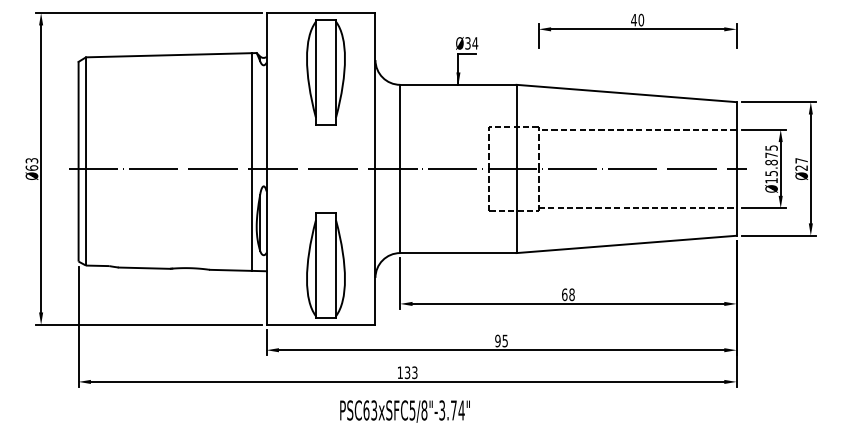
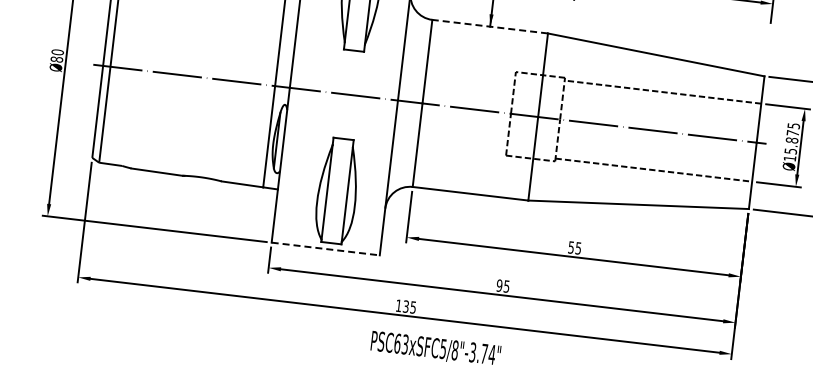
line: (457, 84) -> (489, 26), solid -> dashed
text: (31, 164) -> (56, 55), Ø63 -> Ø80
text: (568, 294) -> (575, 247), 68 -> 55
line: (321, 324) -> (326, 248), solid -> dashed
text: (414, 372) -> (412, 307), 133 -> 135
text: (404, 411) -> (435, 349), moved

